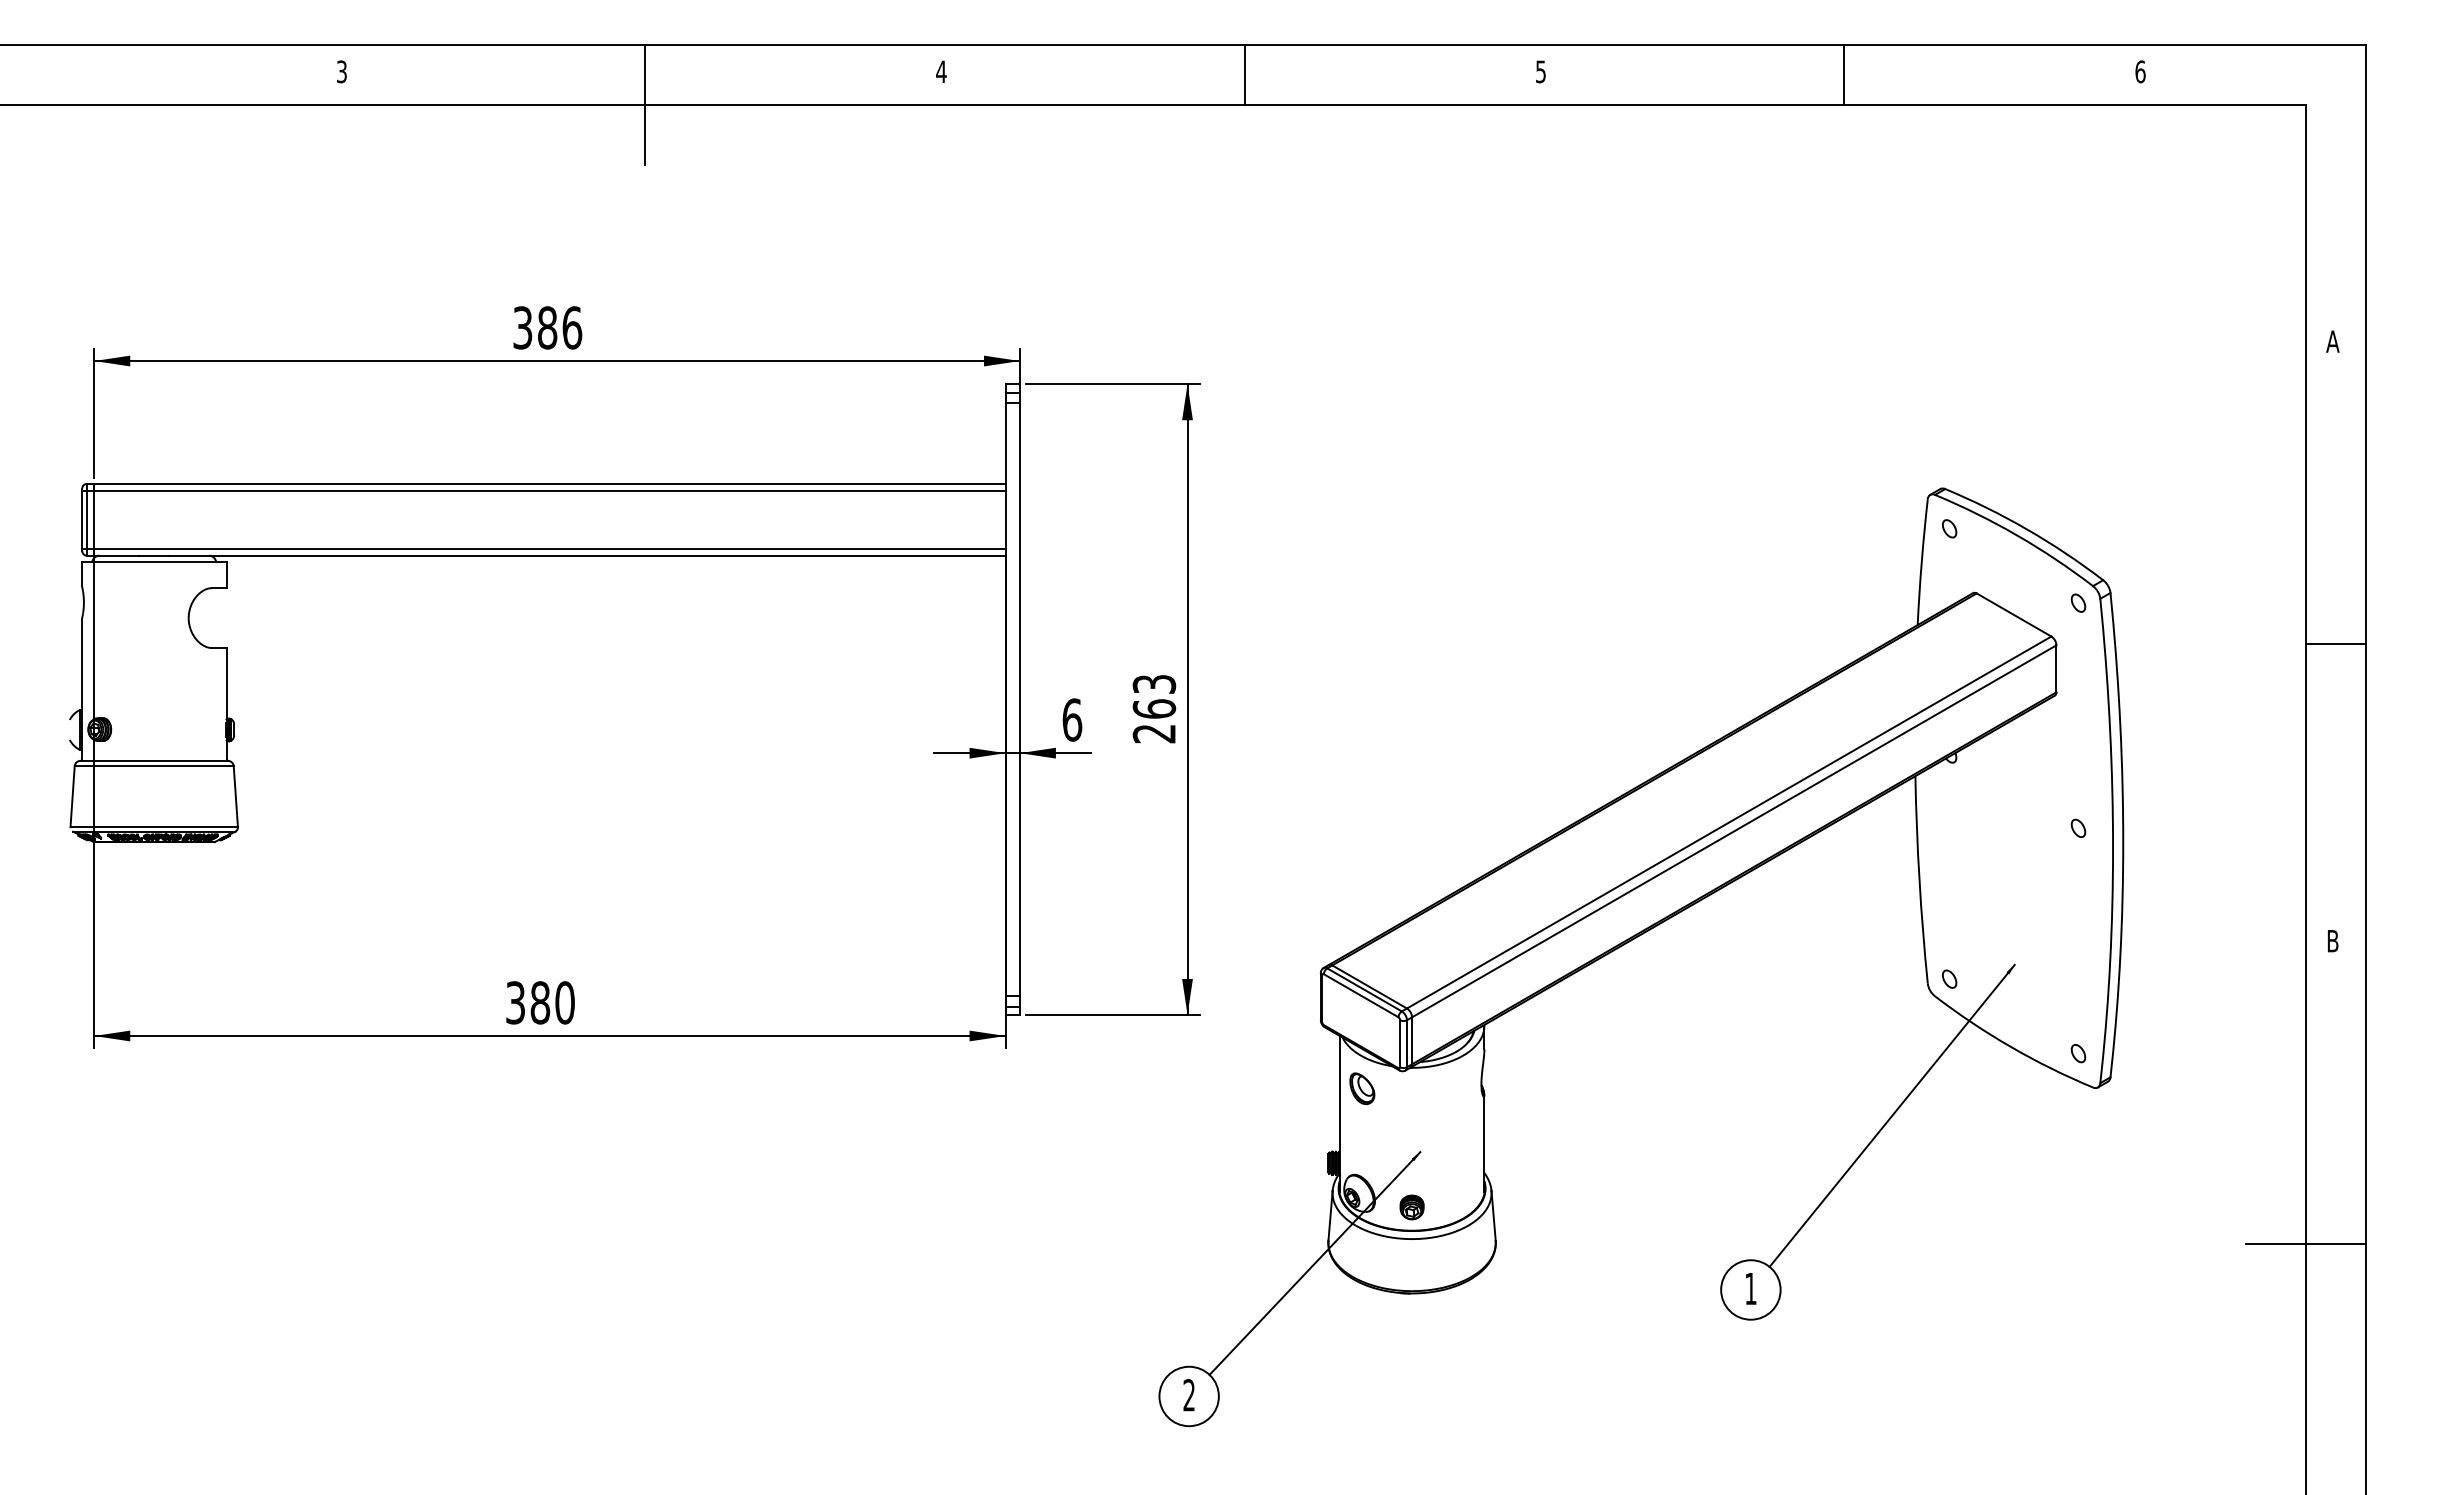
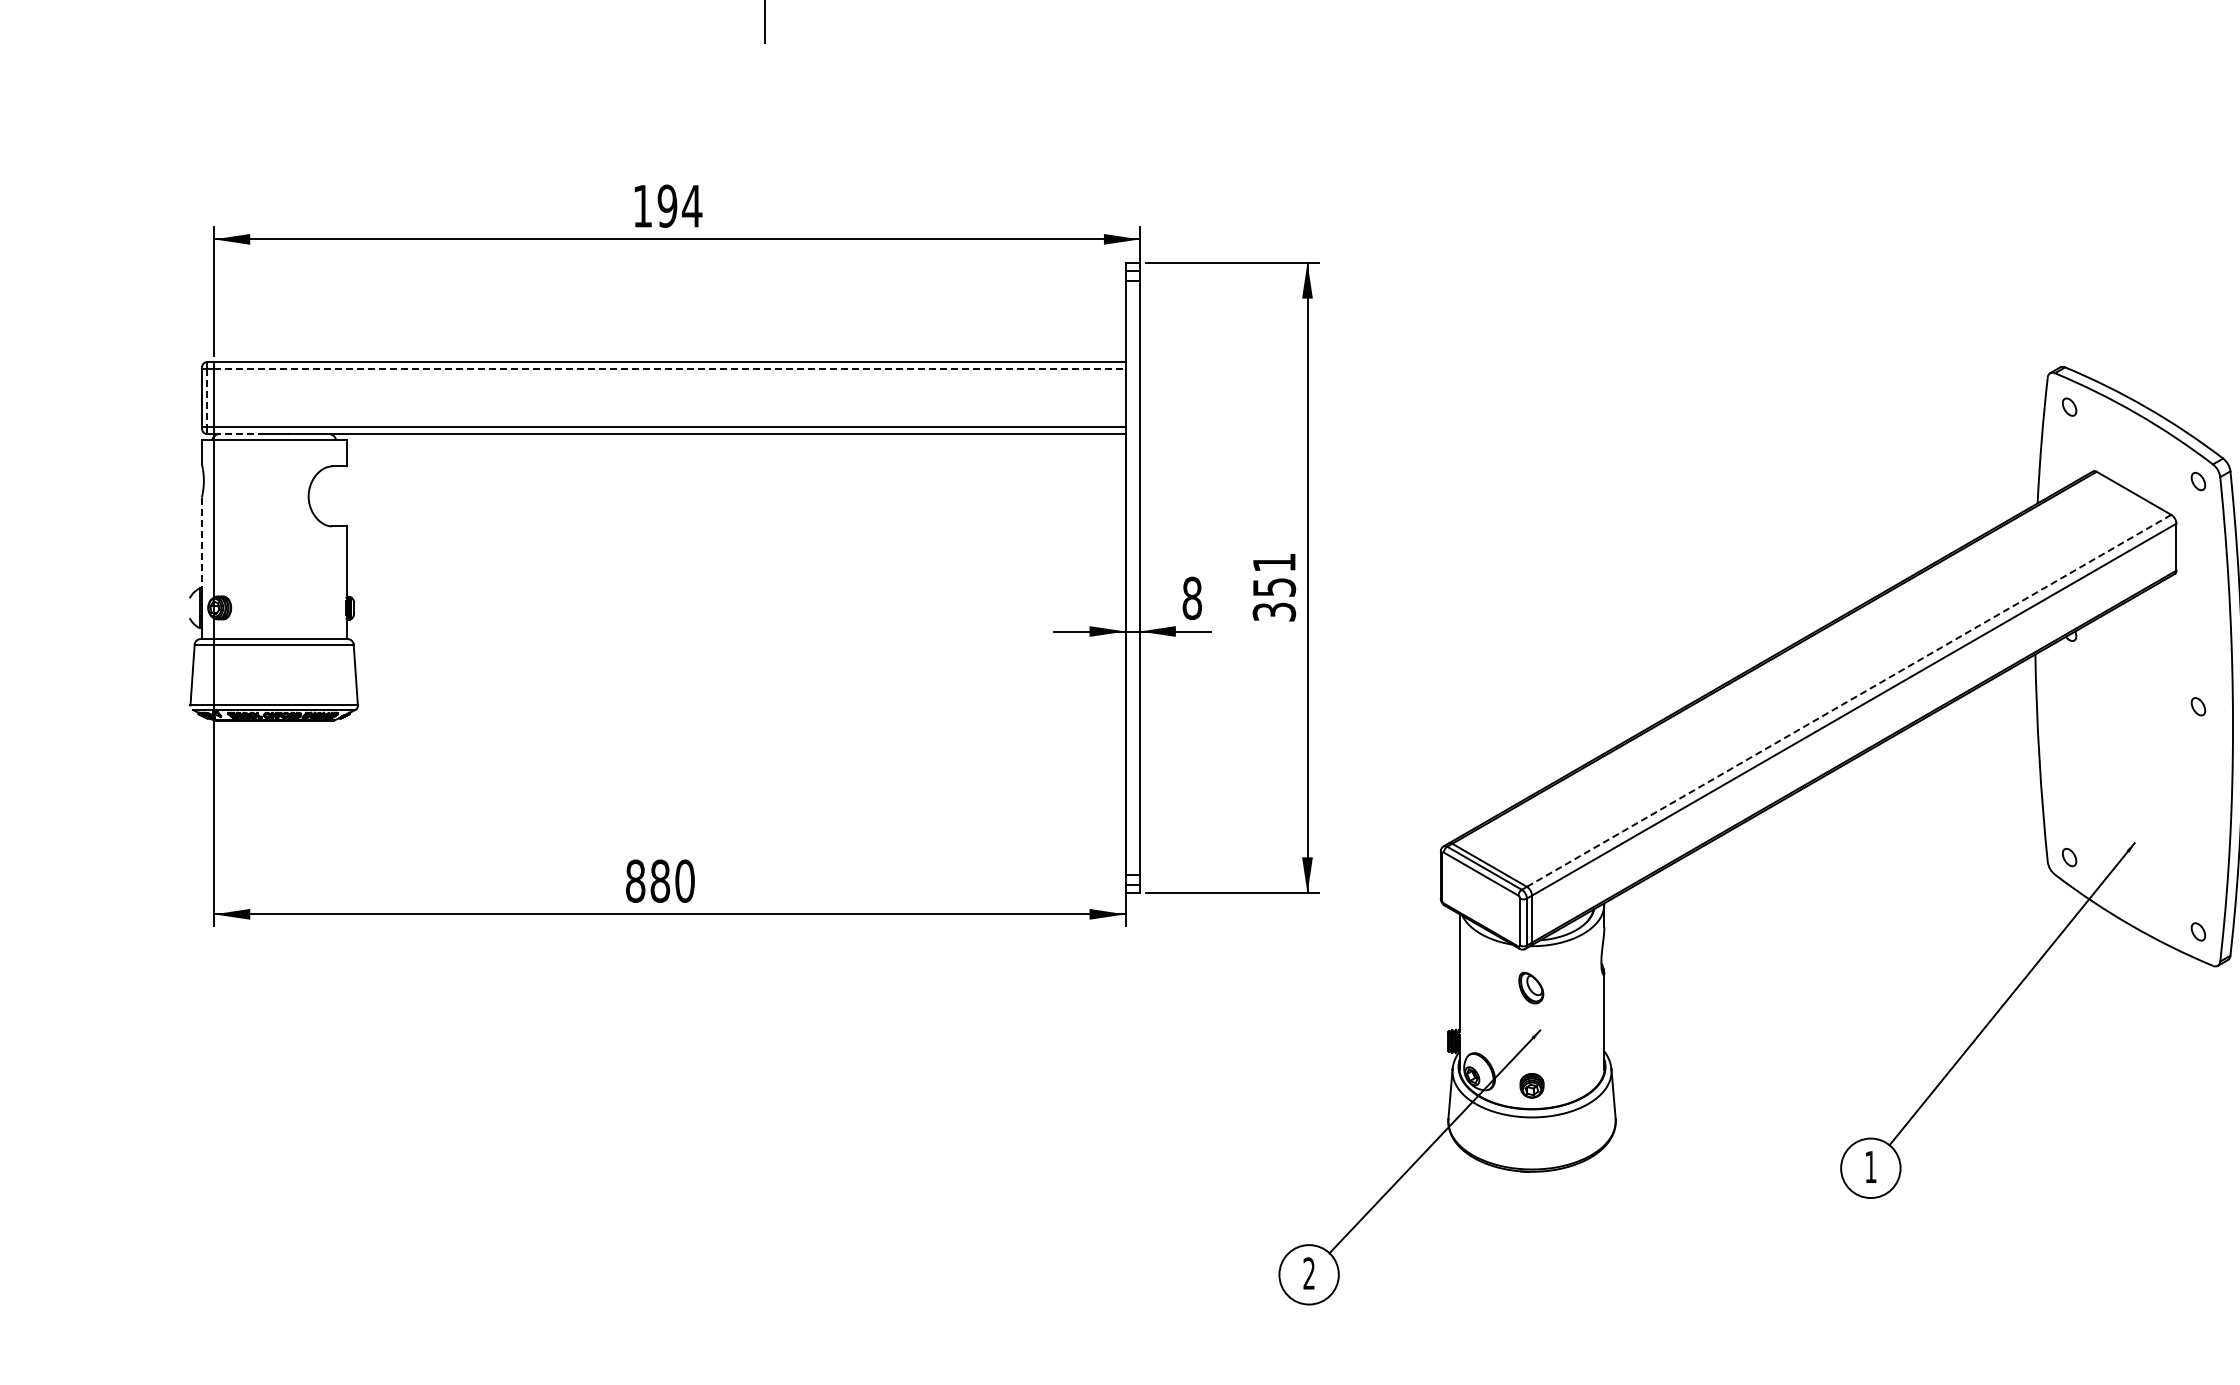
text: (547, 327) -> (667, 205), 386 -> 194
line: (549, 491) -> (669, 369), solid -> dashed
line: (87, 519) -> (207, 397), solid -> dashed
line: (116, 555) -> (236, 433), solid -> dashed
line: (81, 665) -> (201, 543), solid -> dashed
text: (1154, 709) -> (1274, 587), 263 -> 351
text: (1072, 719) -> (1192, 597), 6 -> 8
line: (1729, 822) -> (1849, 700), solid -> dashed
text: (515, 1002) -> (635, 880), 380 -> 880
part: (1362, 1088) -> (1531, 987), moved

